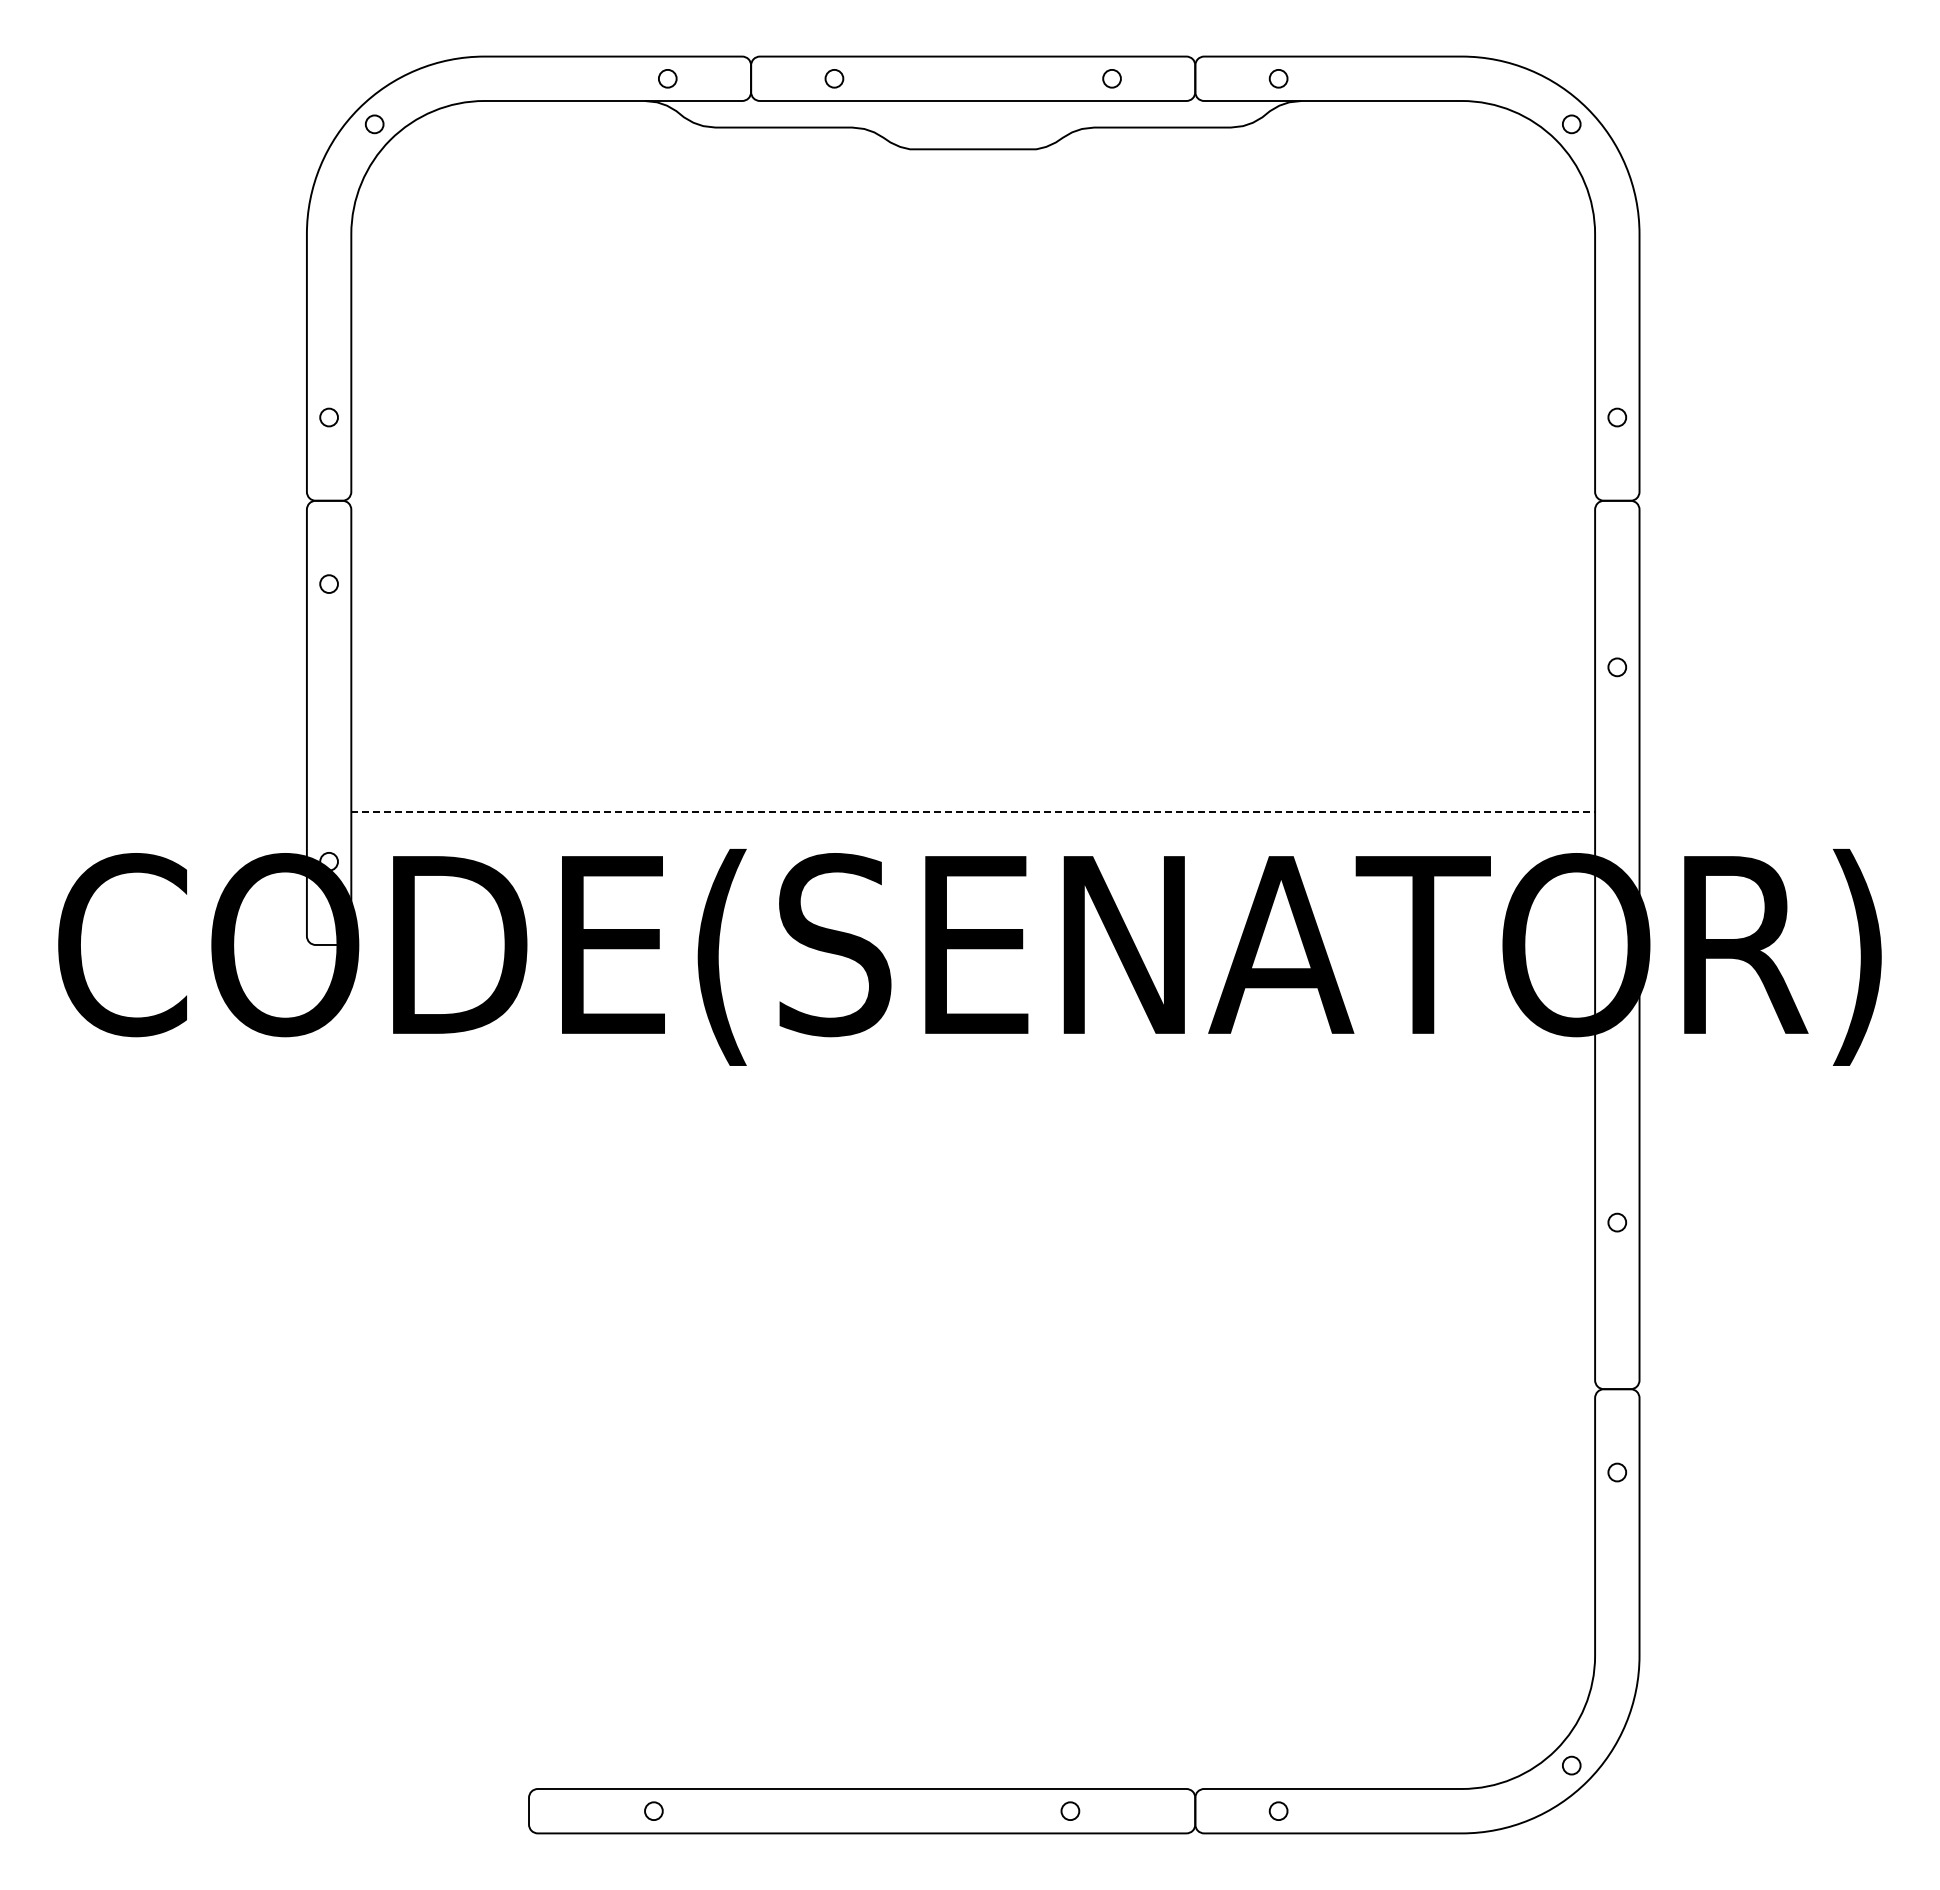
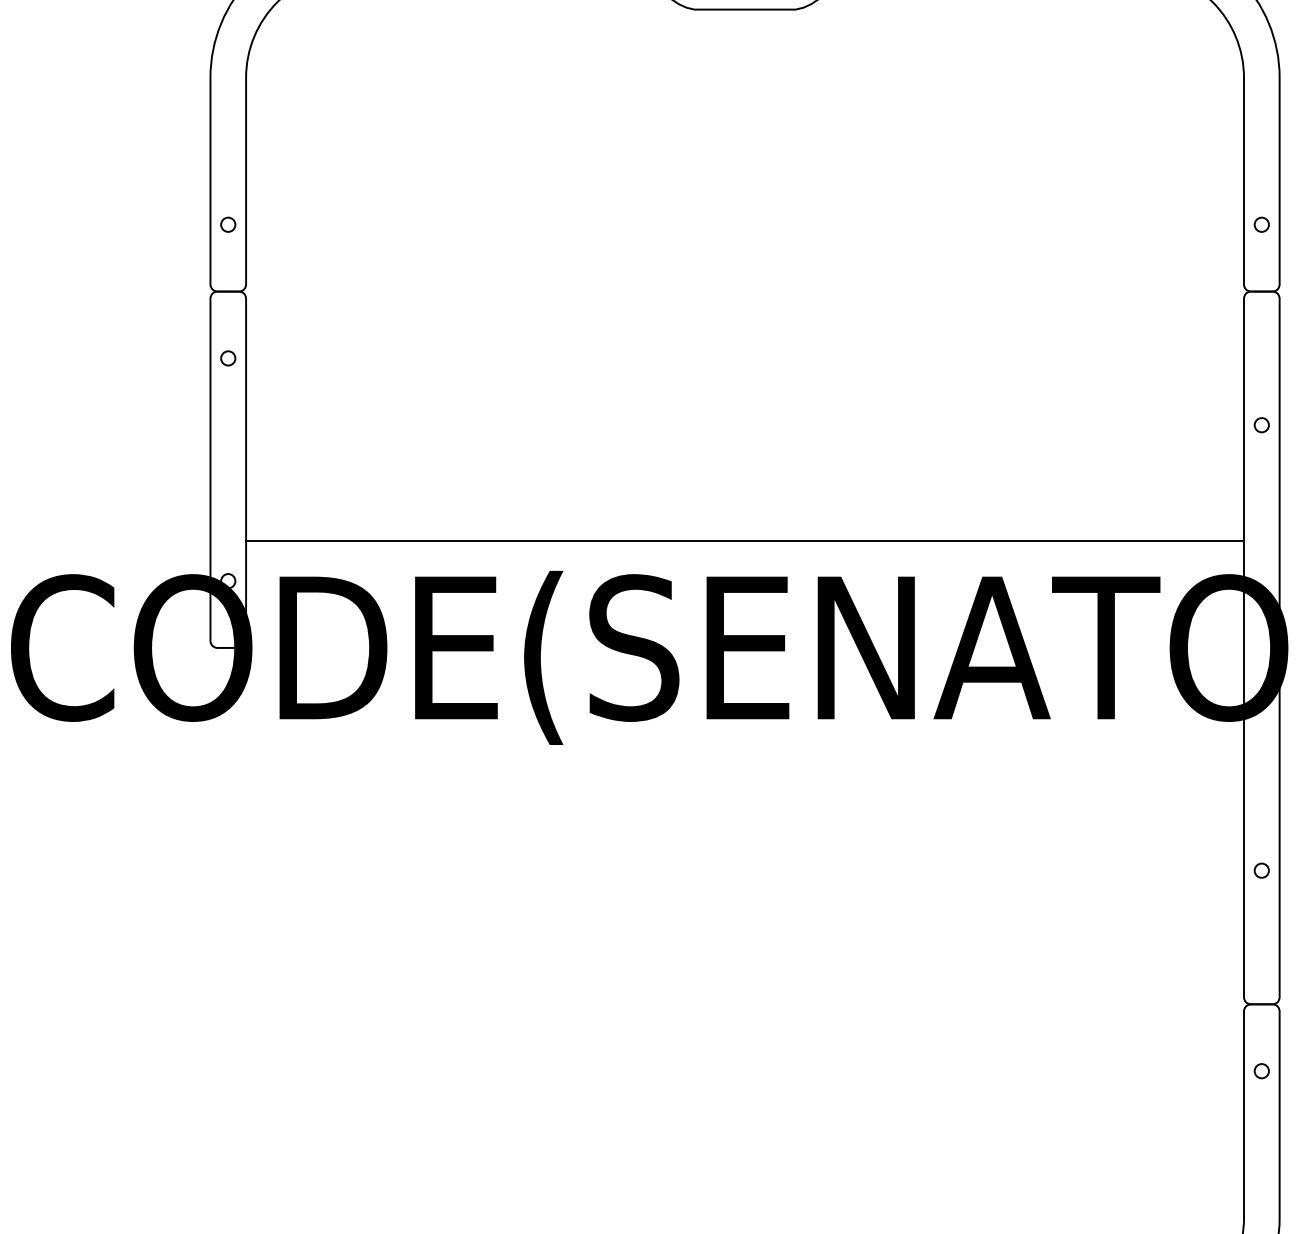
line: (973, 811) -> (745, 540), dashed -> solid

